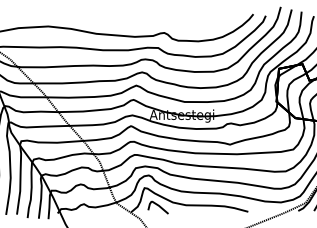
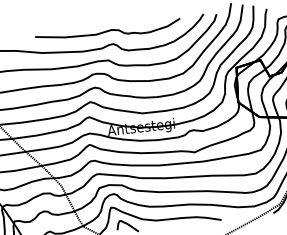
curve: (160, 20) -> (107, 31), added

